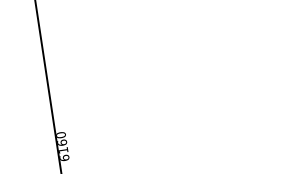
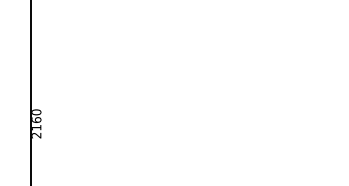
text: (64, 158) -> (36, 135), 6160 -> 2160

